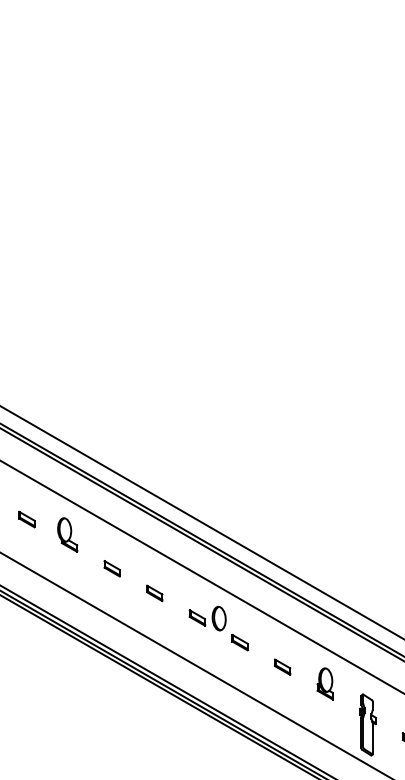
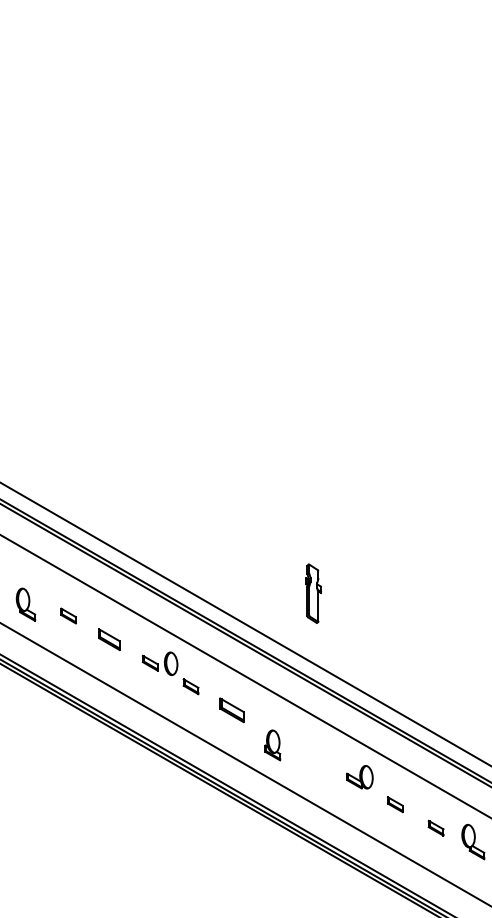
part: (67, 534) -> (25, 604), moved
part: (154, 593) -> (109, 639), size x1.4
part: (282, 667) -> (231, 710), size x1.6
part: (324, 684) -> (272, 745), moved
part: (367, 724) -> (313, 593), moved

